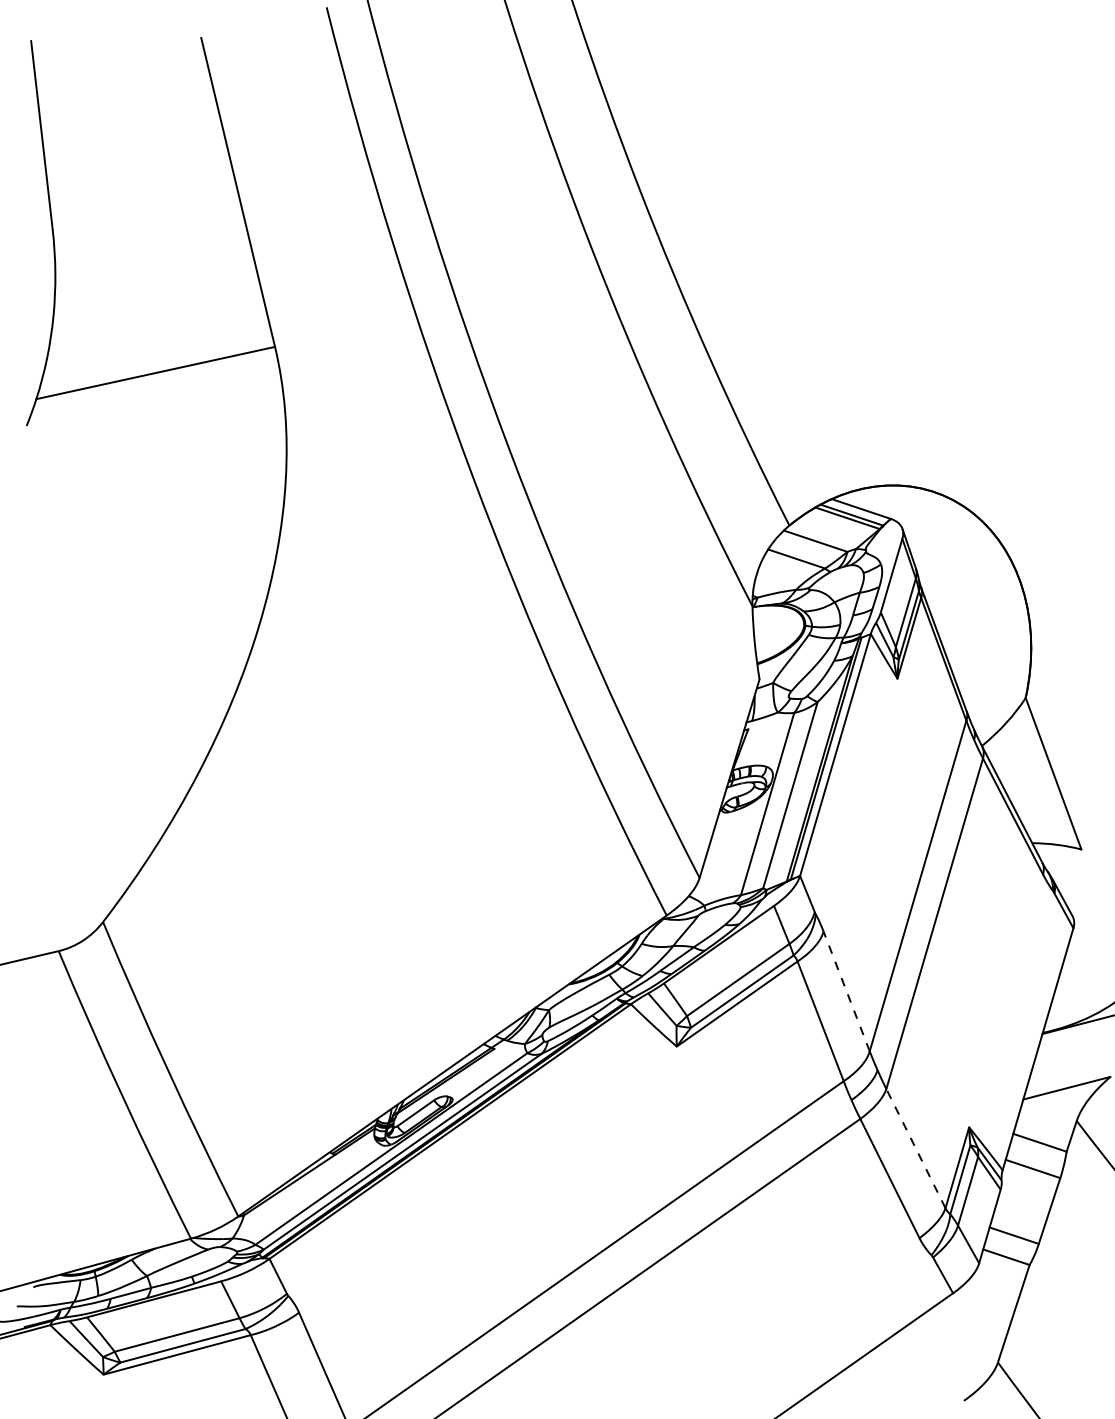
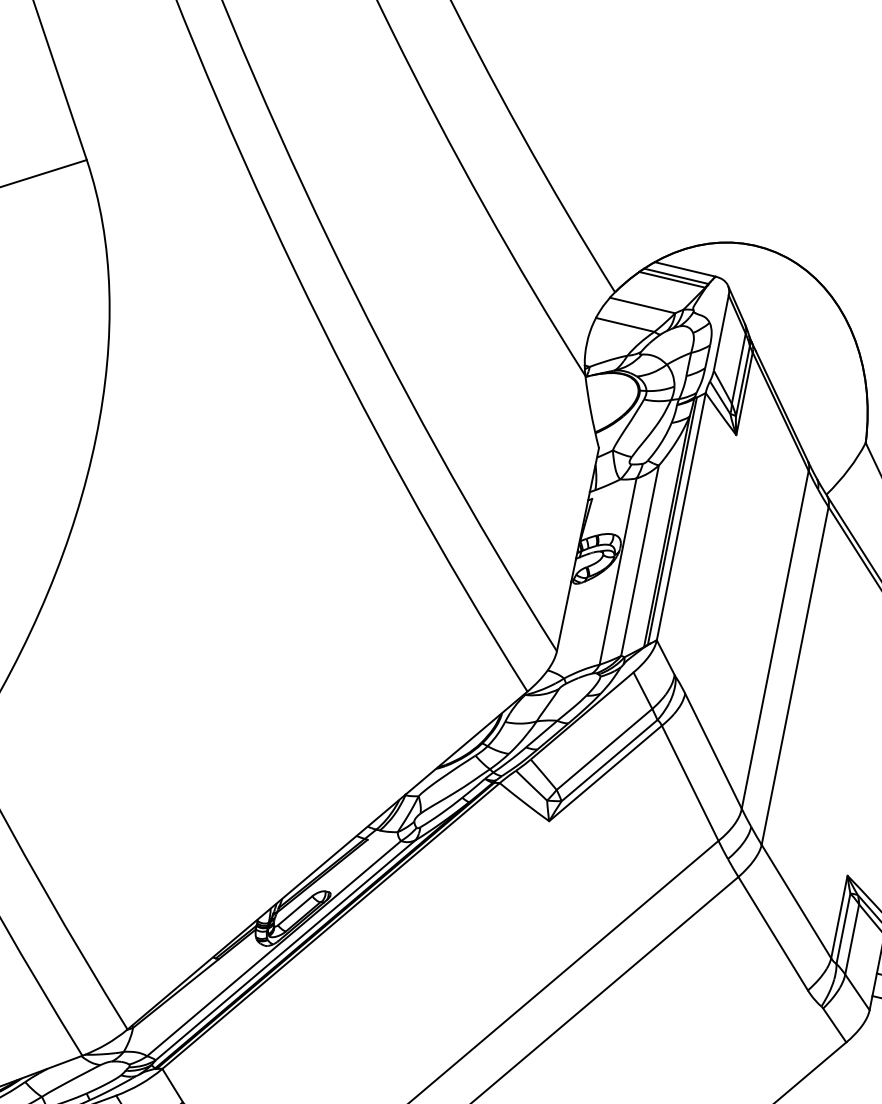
line: (846, 990) -> (713, 750), dashed -> solid
line: (915, 1148) -> (796, 901), dashed -> solid

